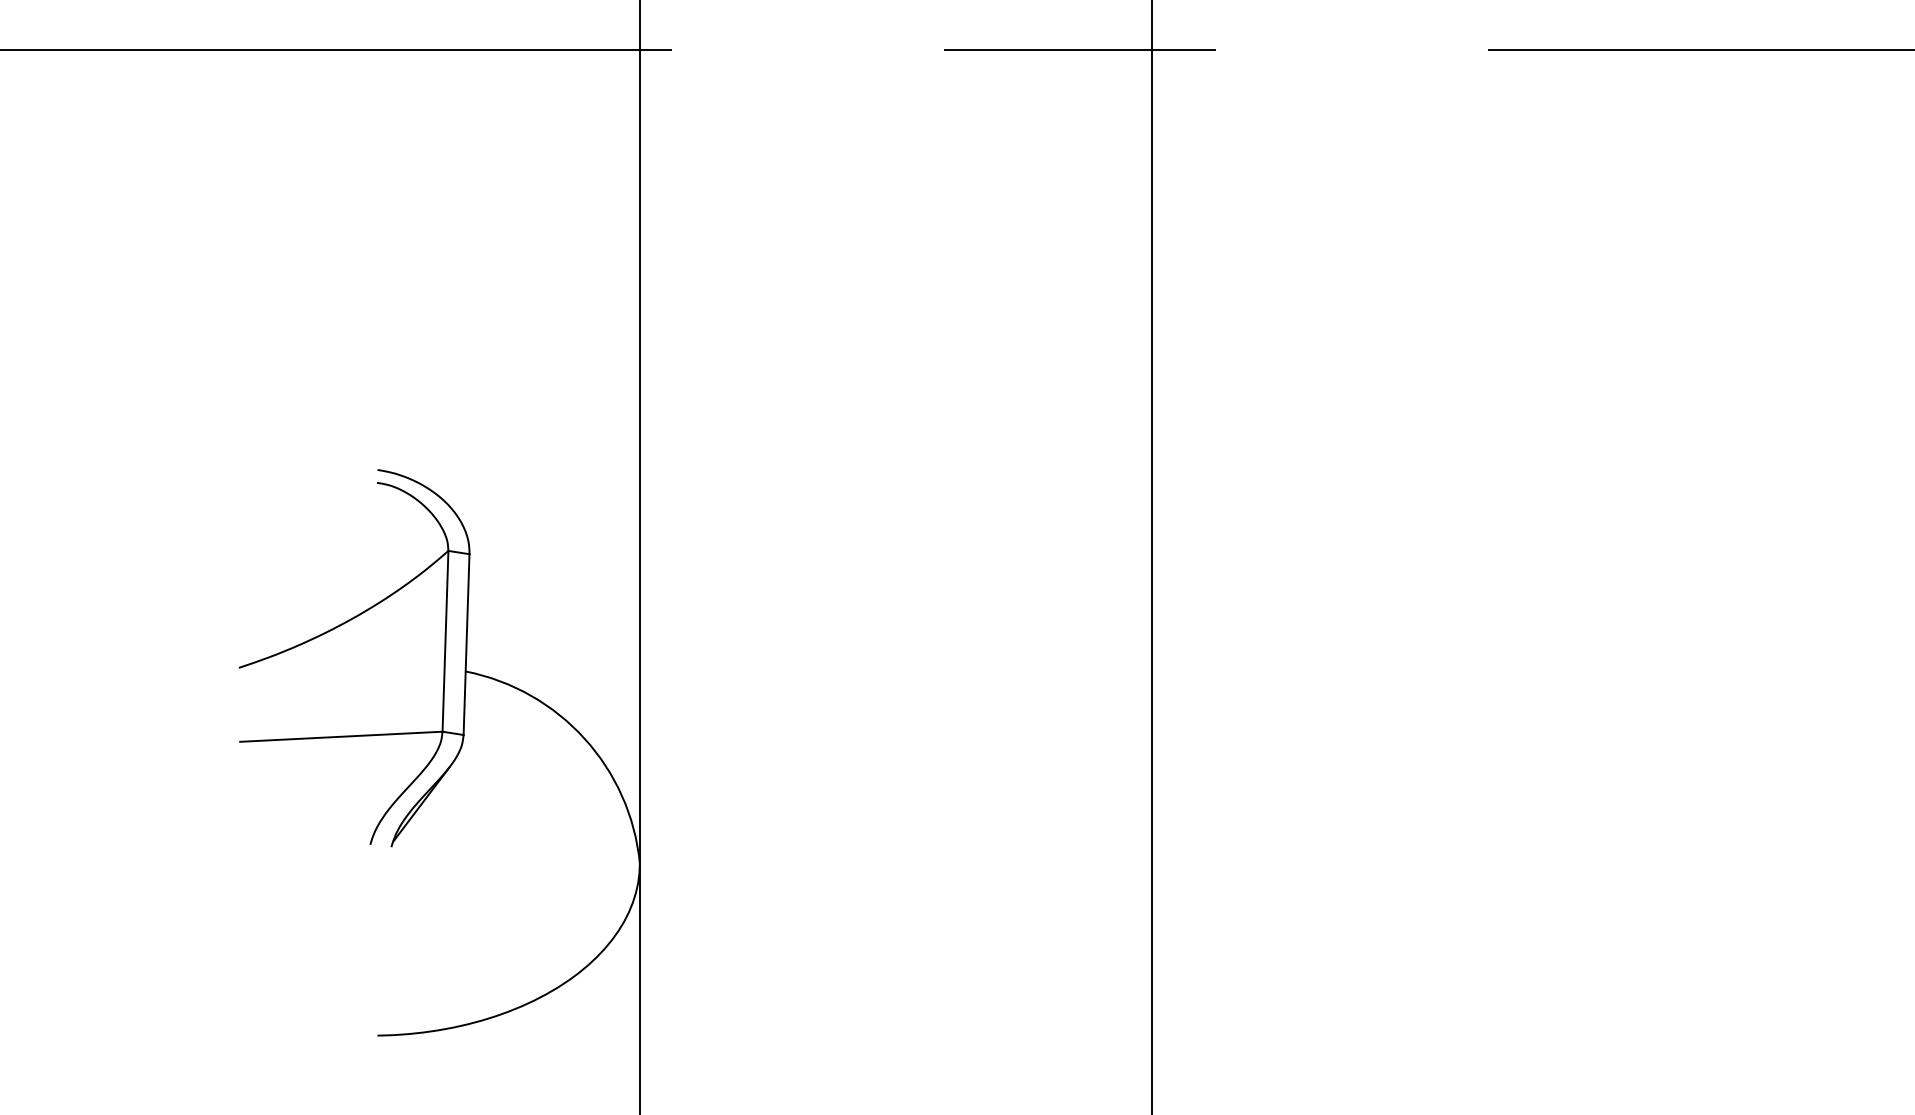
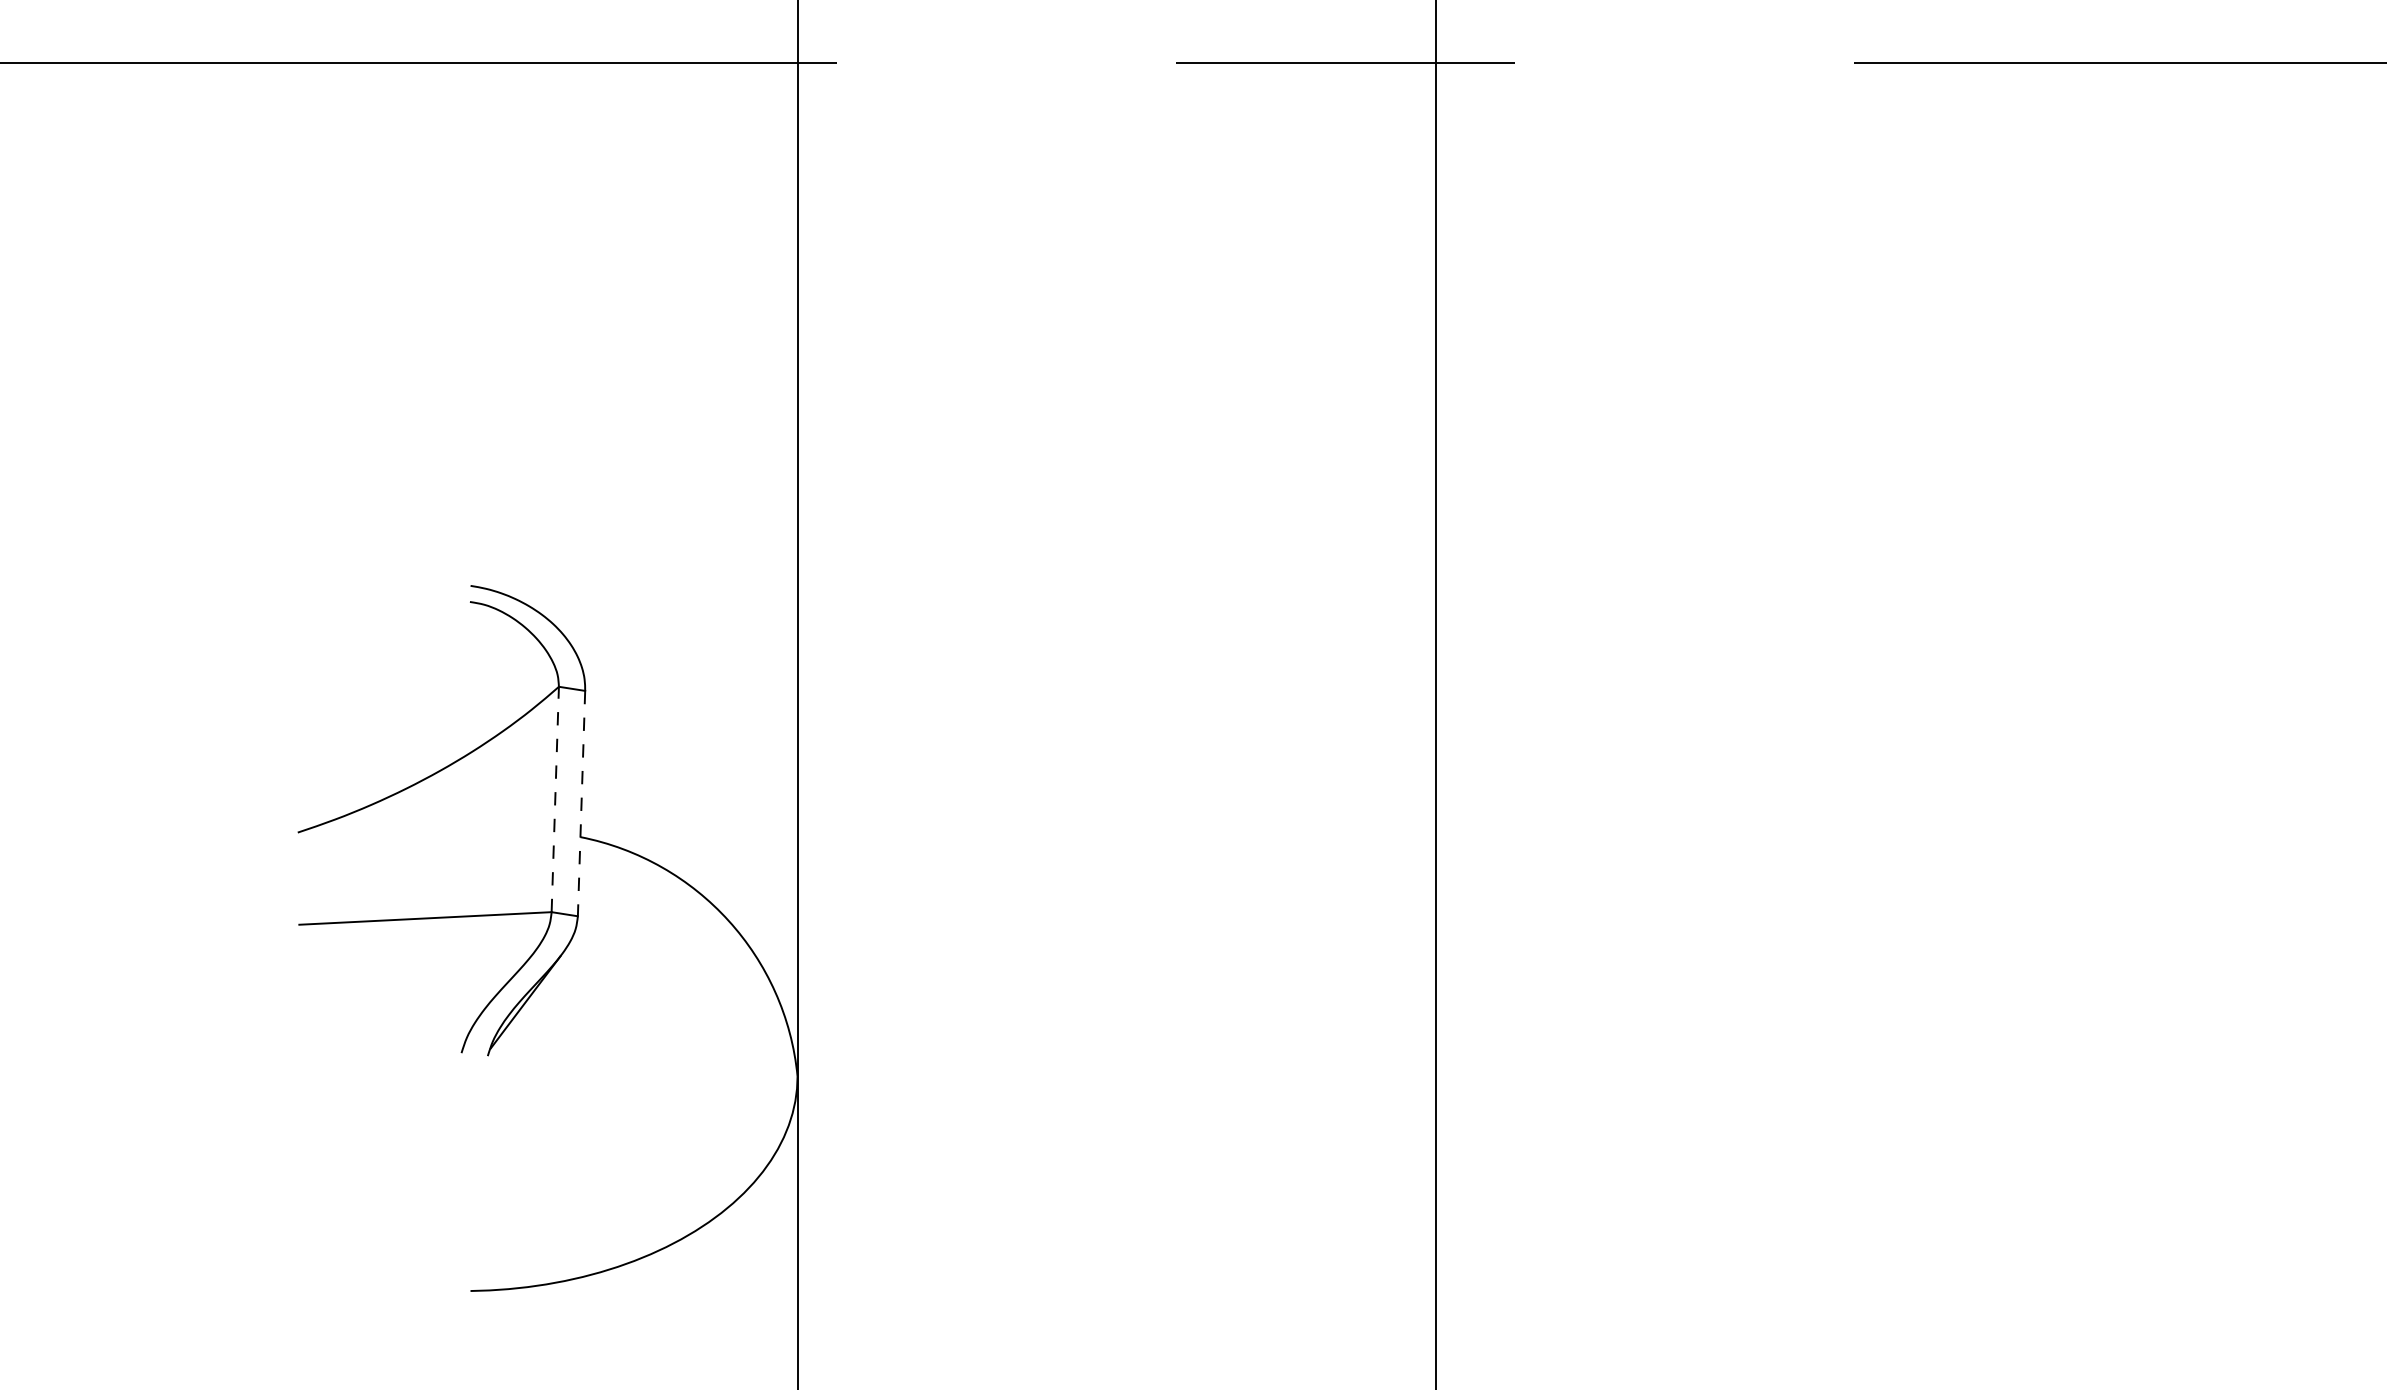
line: (445, 640) -> (555, 798), solid -> dashed
line: (466, 645) -> (581, 804), solid -> dashed

